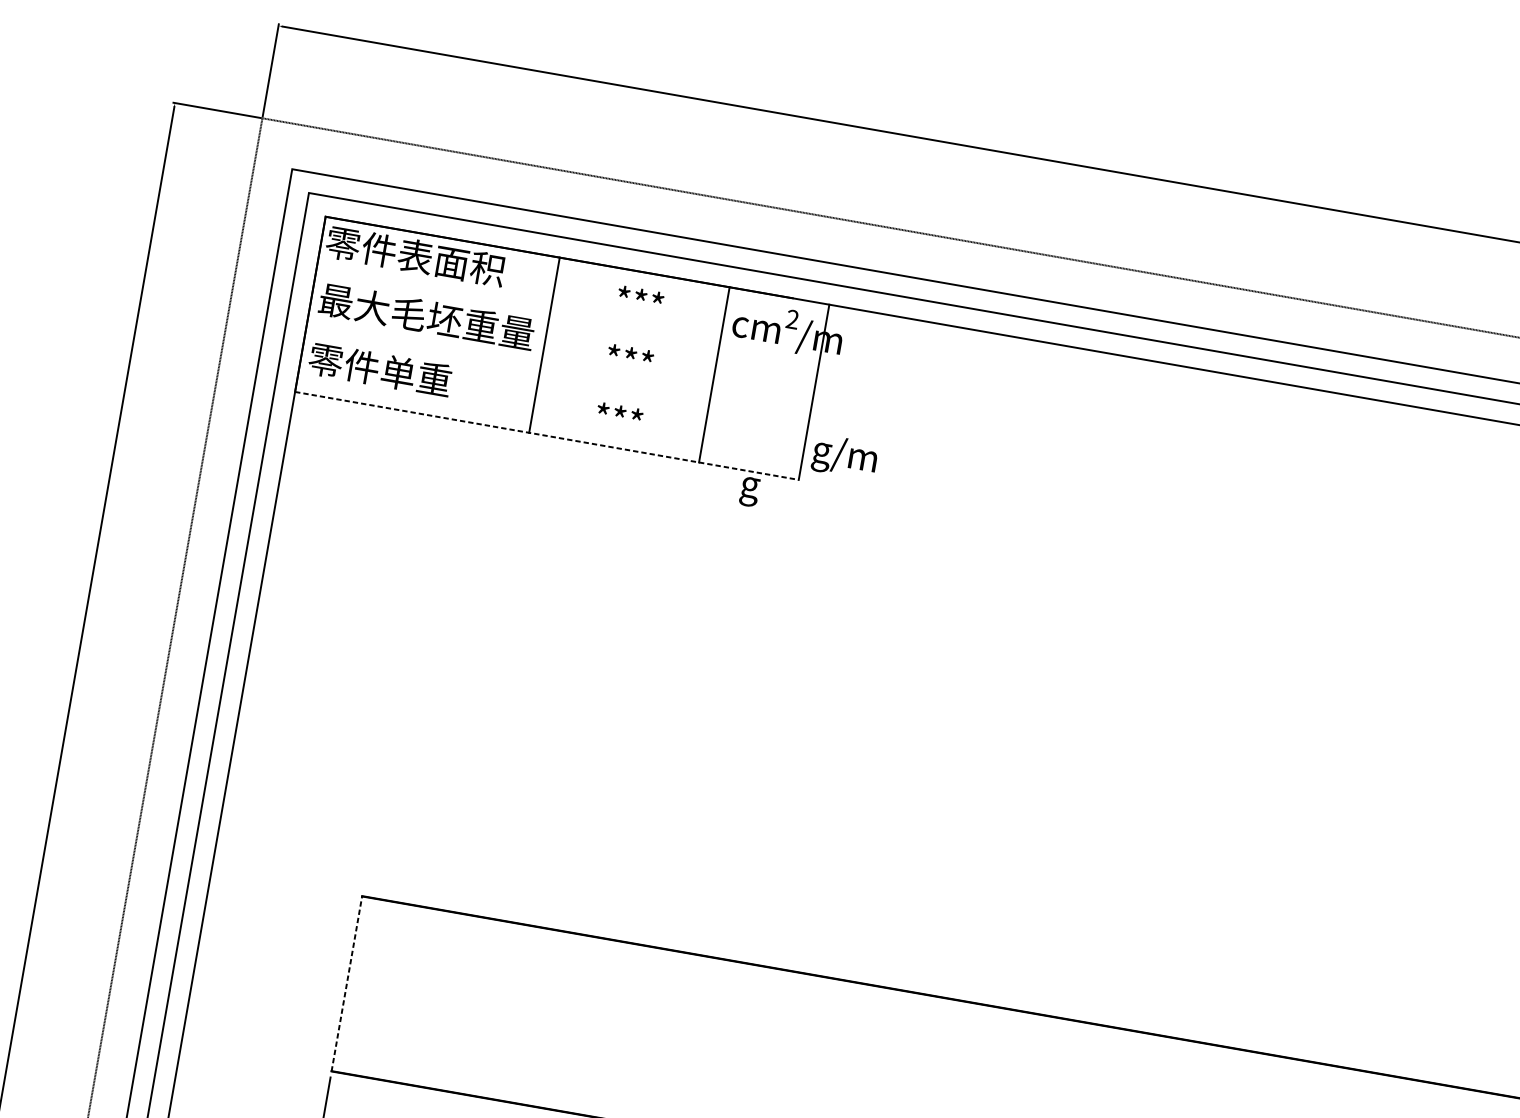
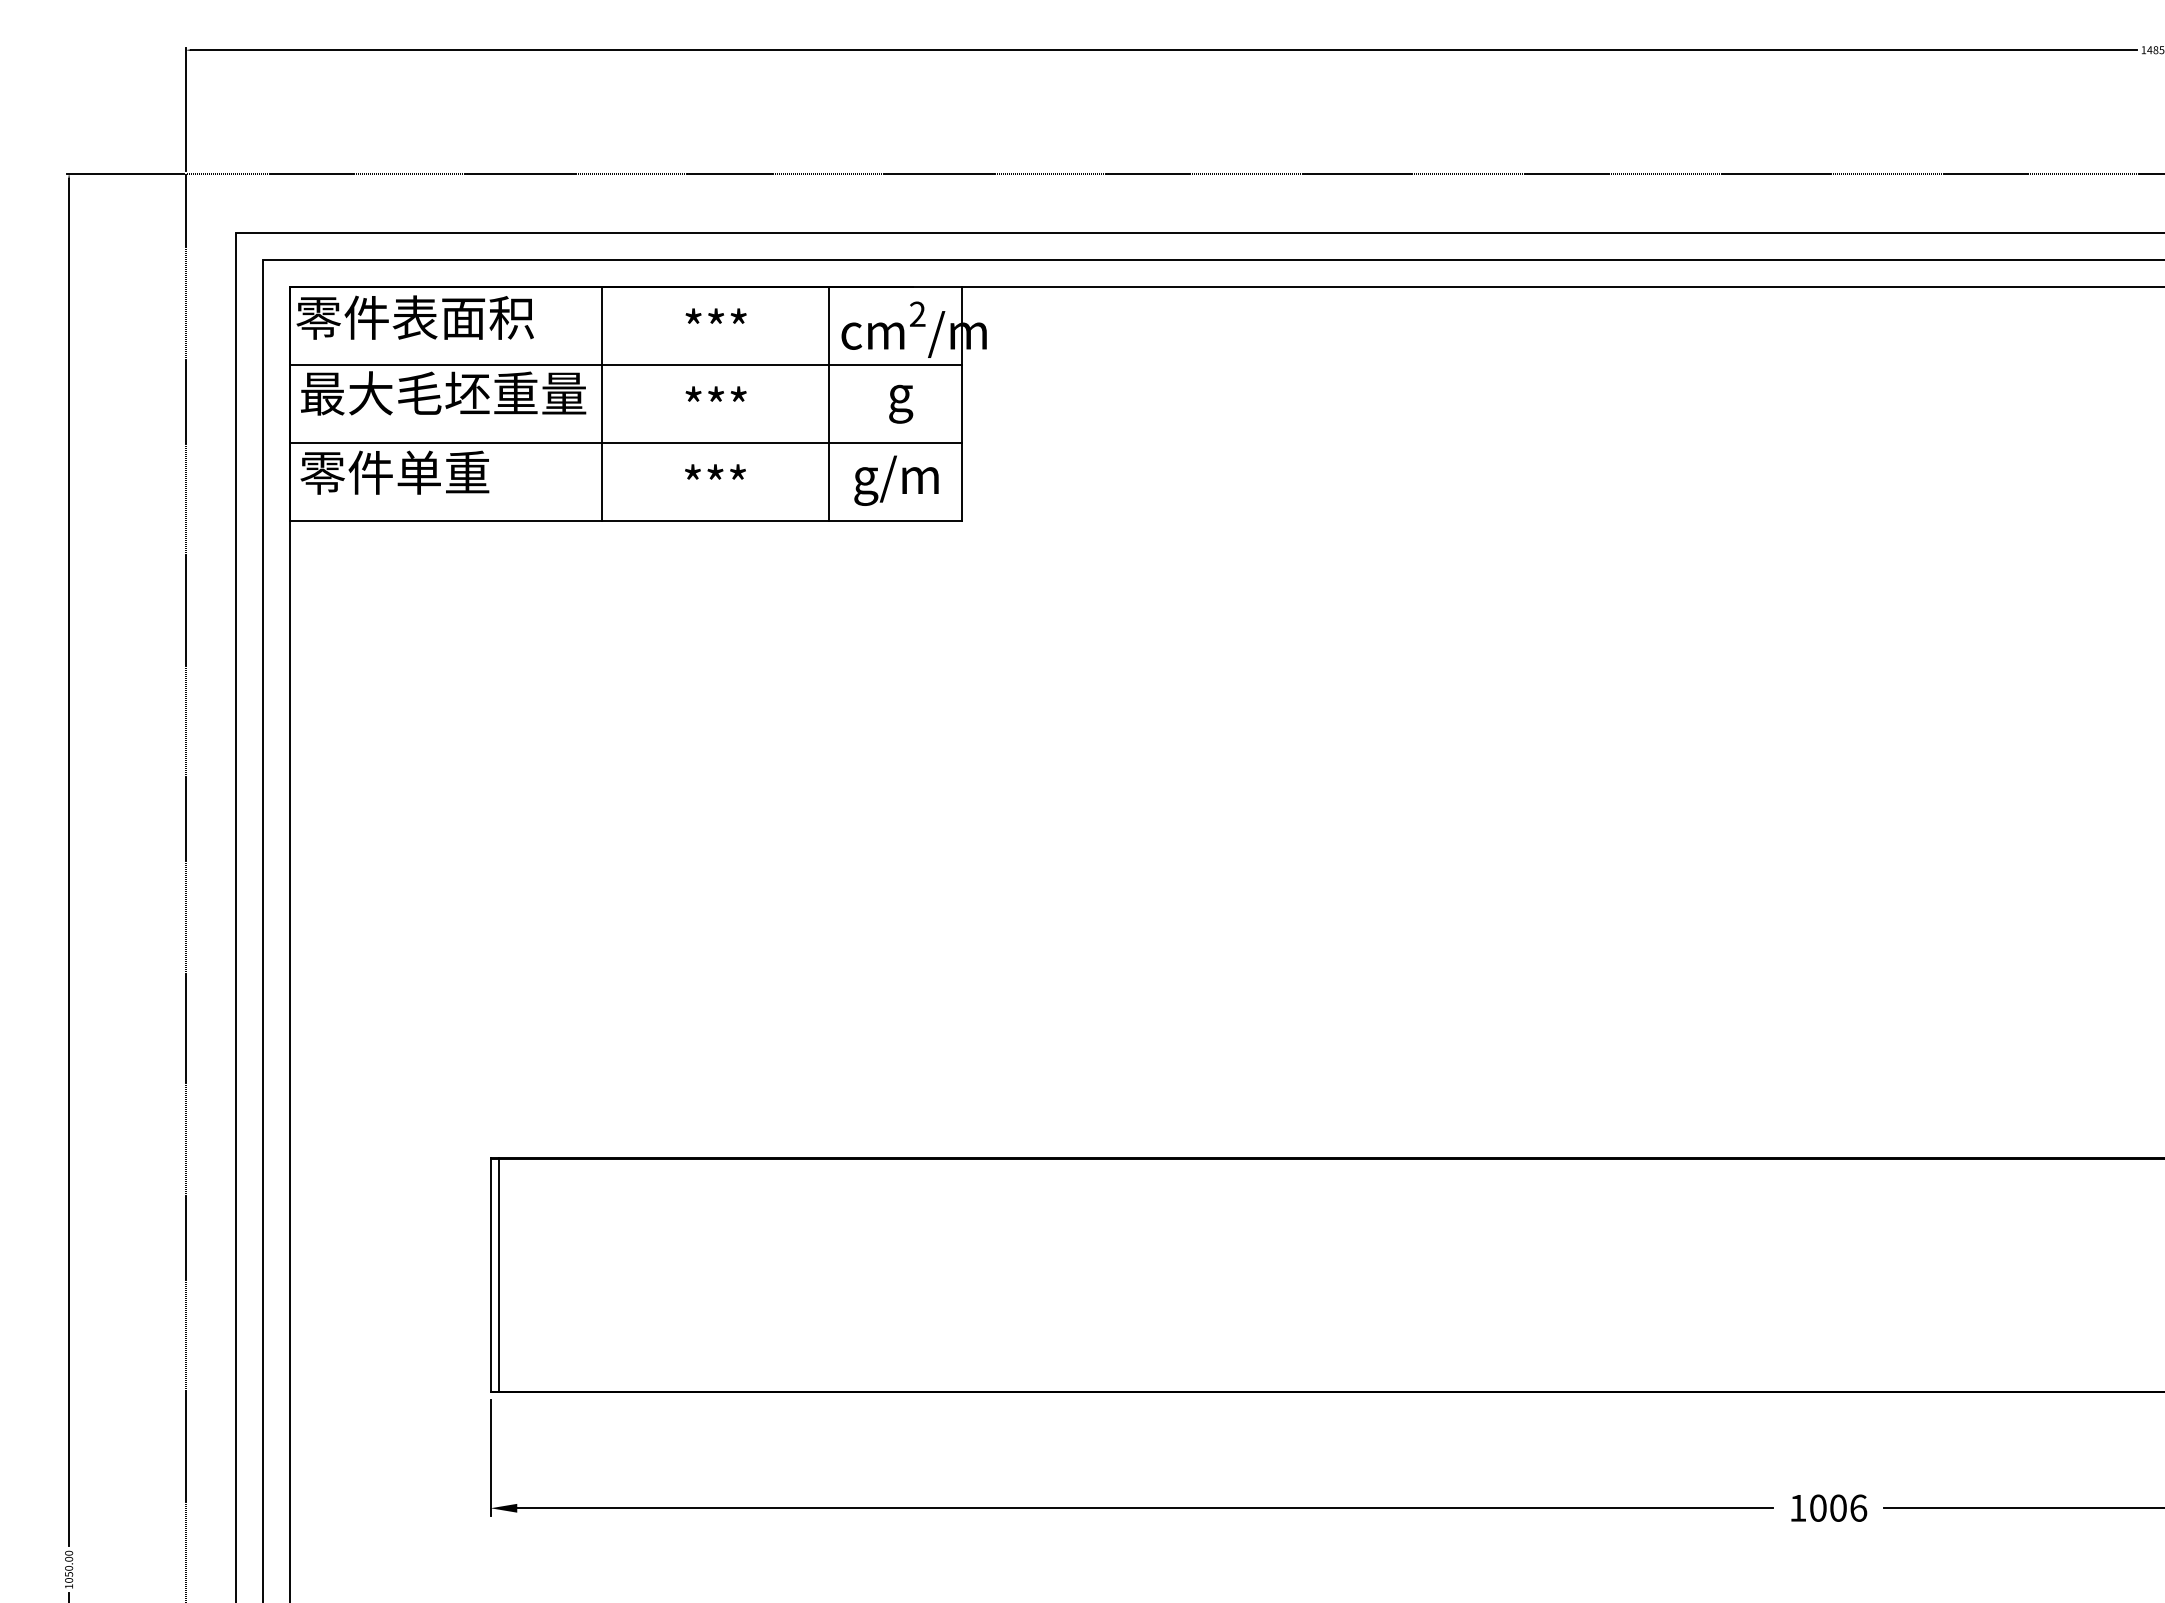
line: (567, 318) -> (625, 364), added
line: (556, 377) -> (625, 442), added
line: (547, 435) -> (626, 520), dashed -> solid
text: (844, 457) -> (896, 480), moved
text: (750, 491) -> (901, 403), moved
line: (346, 983) -> (490, 1274), dashed -> solid
line: (352, 985) -> (498, 1275), added

